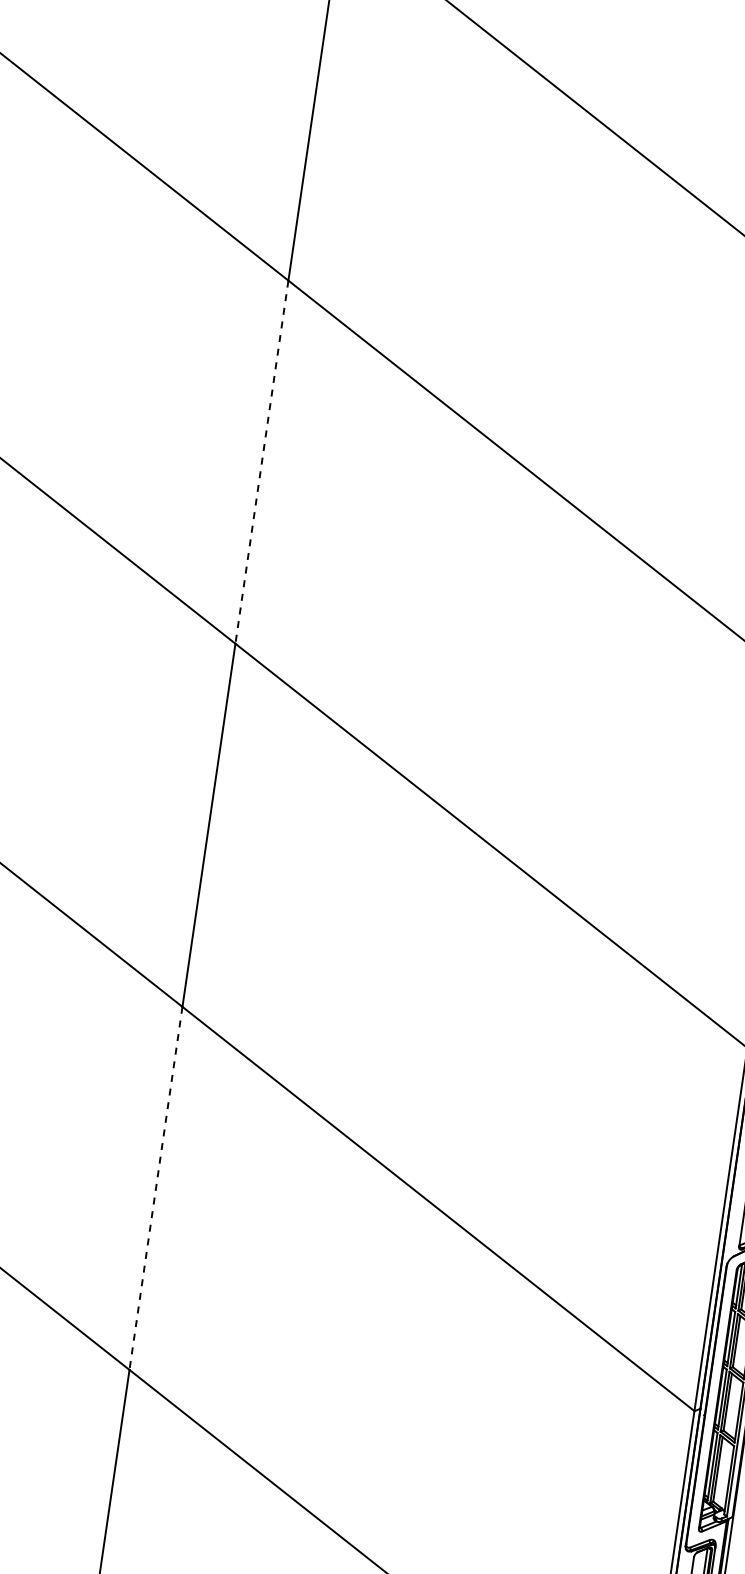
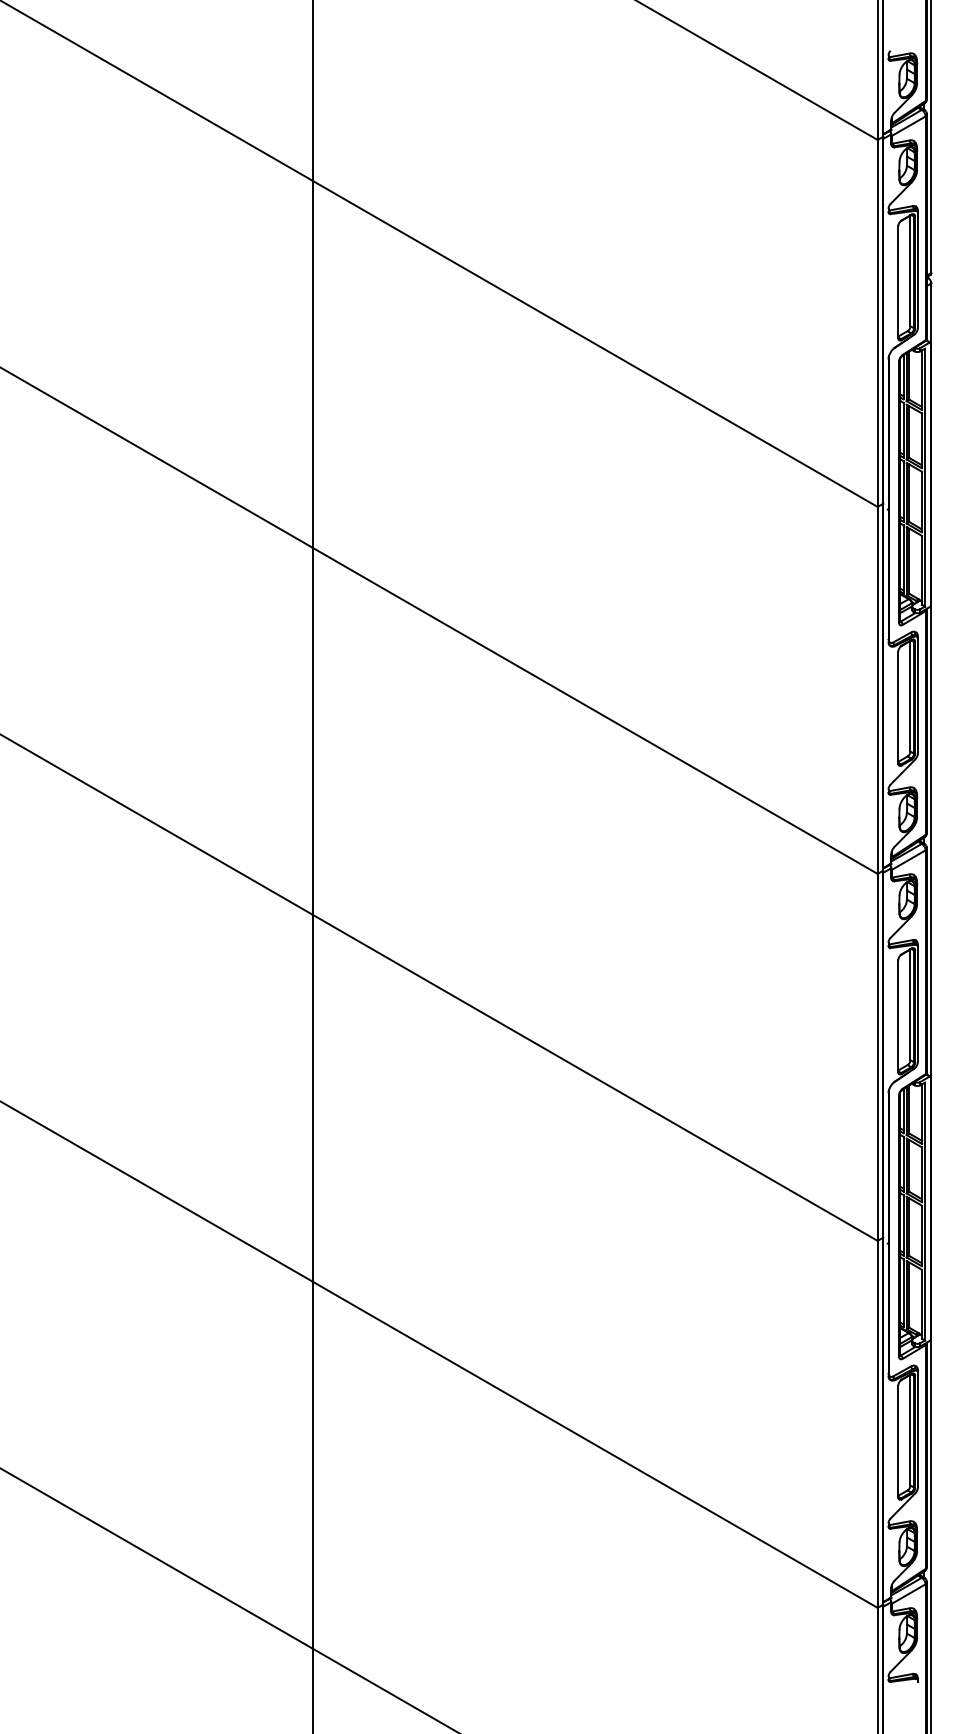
line: (261, 462) -> (312, 364), dashed -> solid
line: (155, 1188) -> (312, 1098), dashed -> solid

